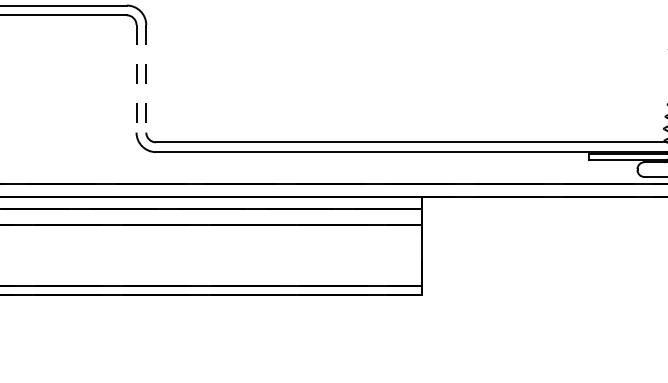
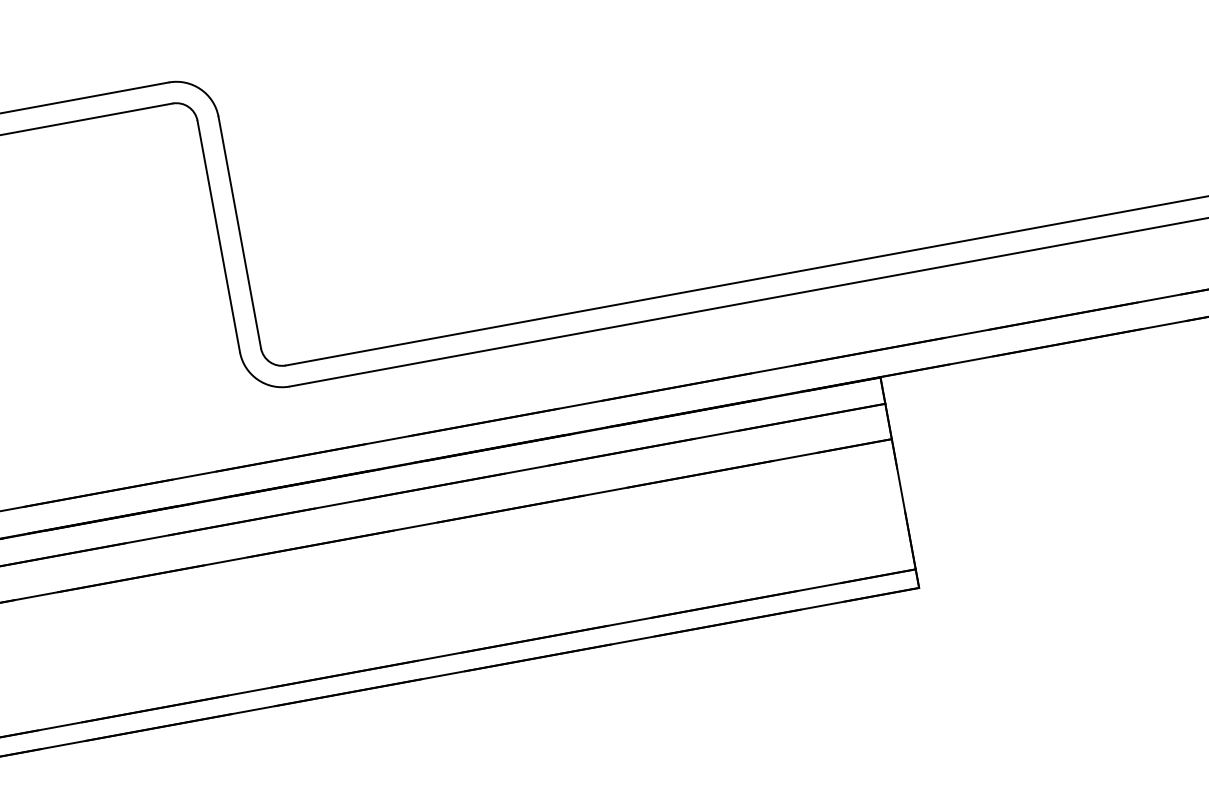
line: (136, 78) -> (218, 235), dashed -> solid
line: (146, 78) -> (240, 231), dashed -> solid

